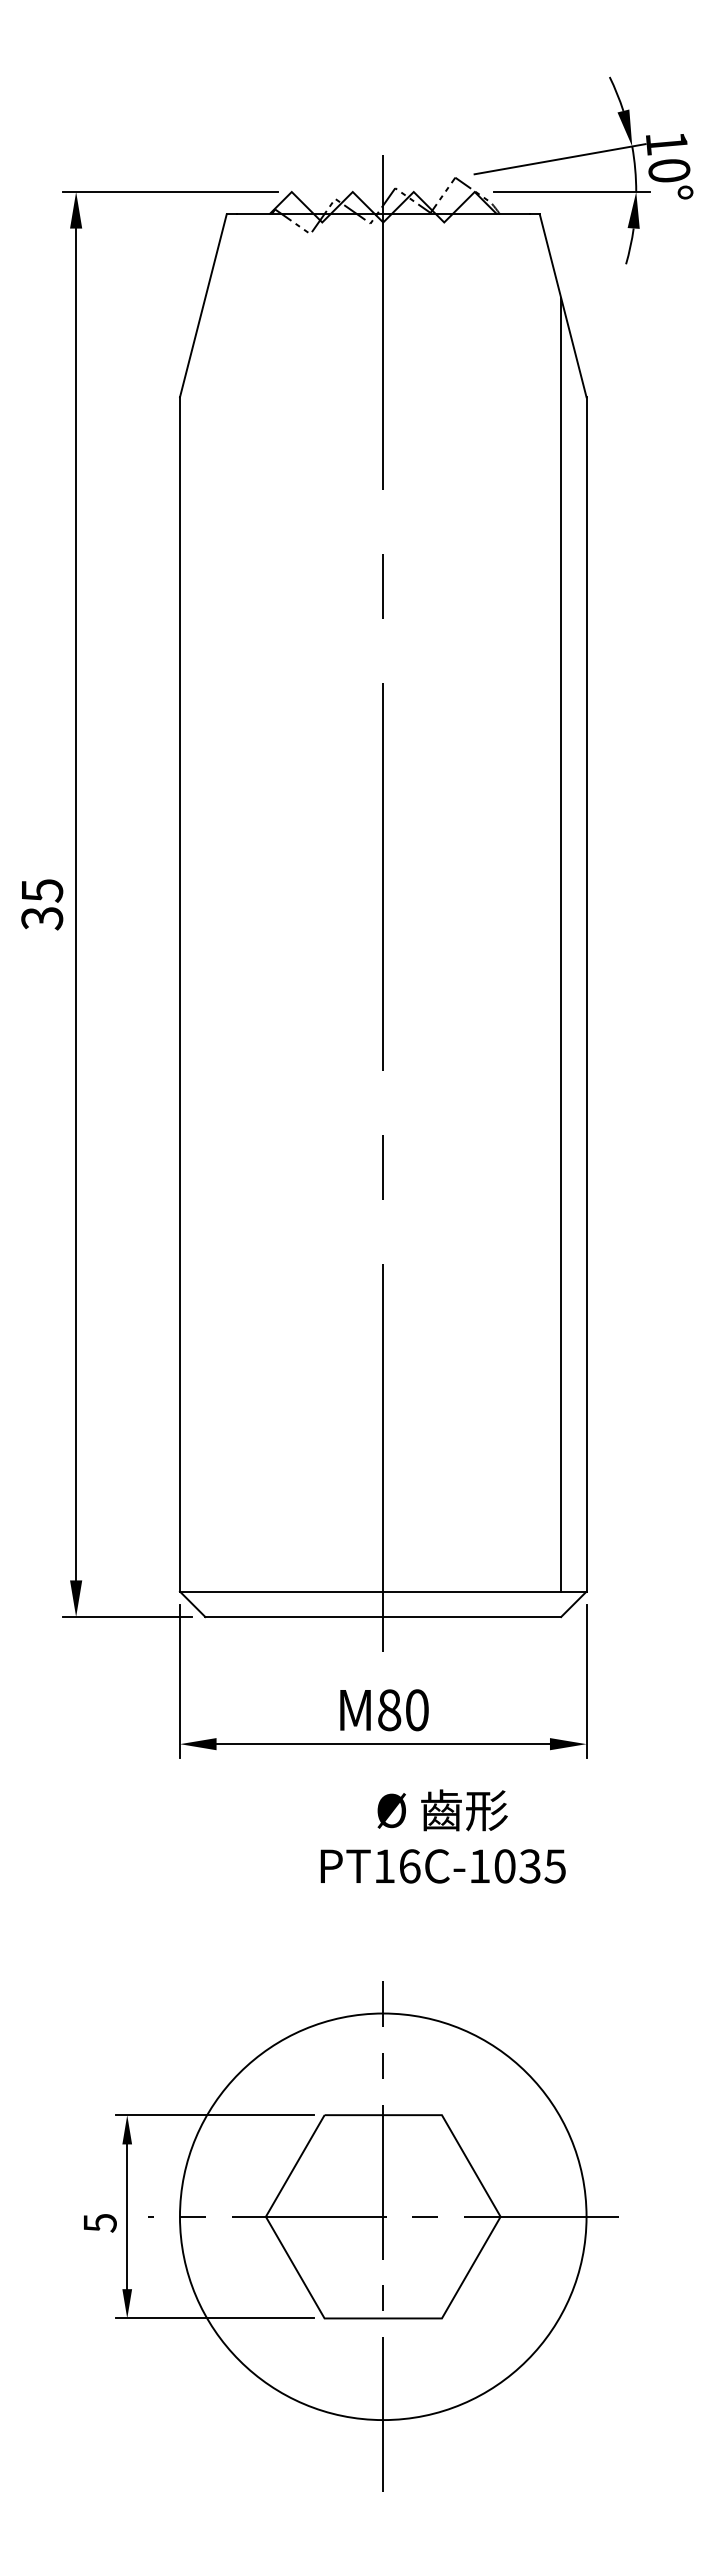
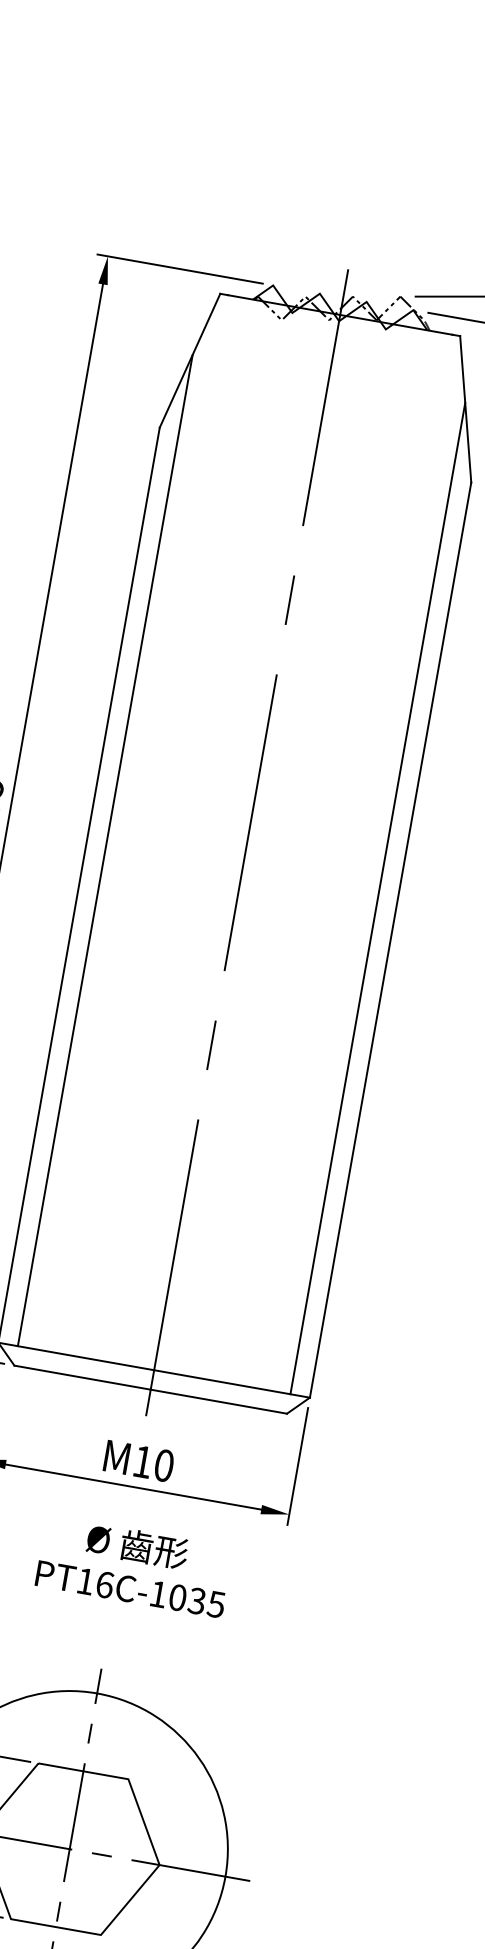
line: (205, 944) -> (105, 850), added
text: (389, 1710) -> (142, 1462), 80 -> 10
text: (442, 1836) -> (133, 1566), moved

